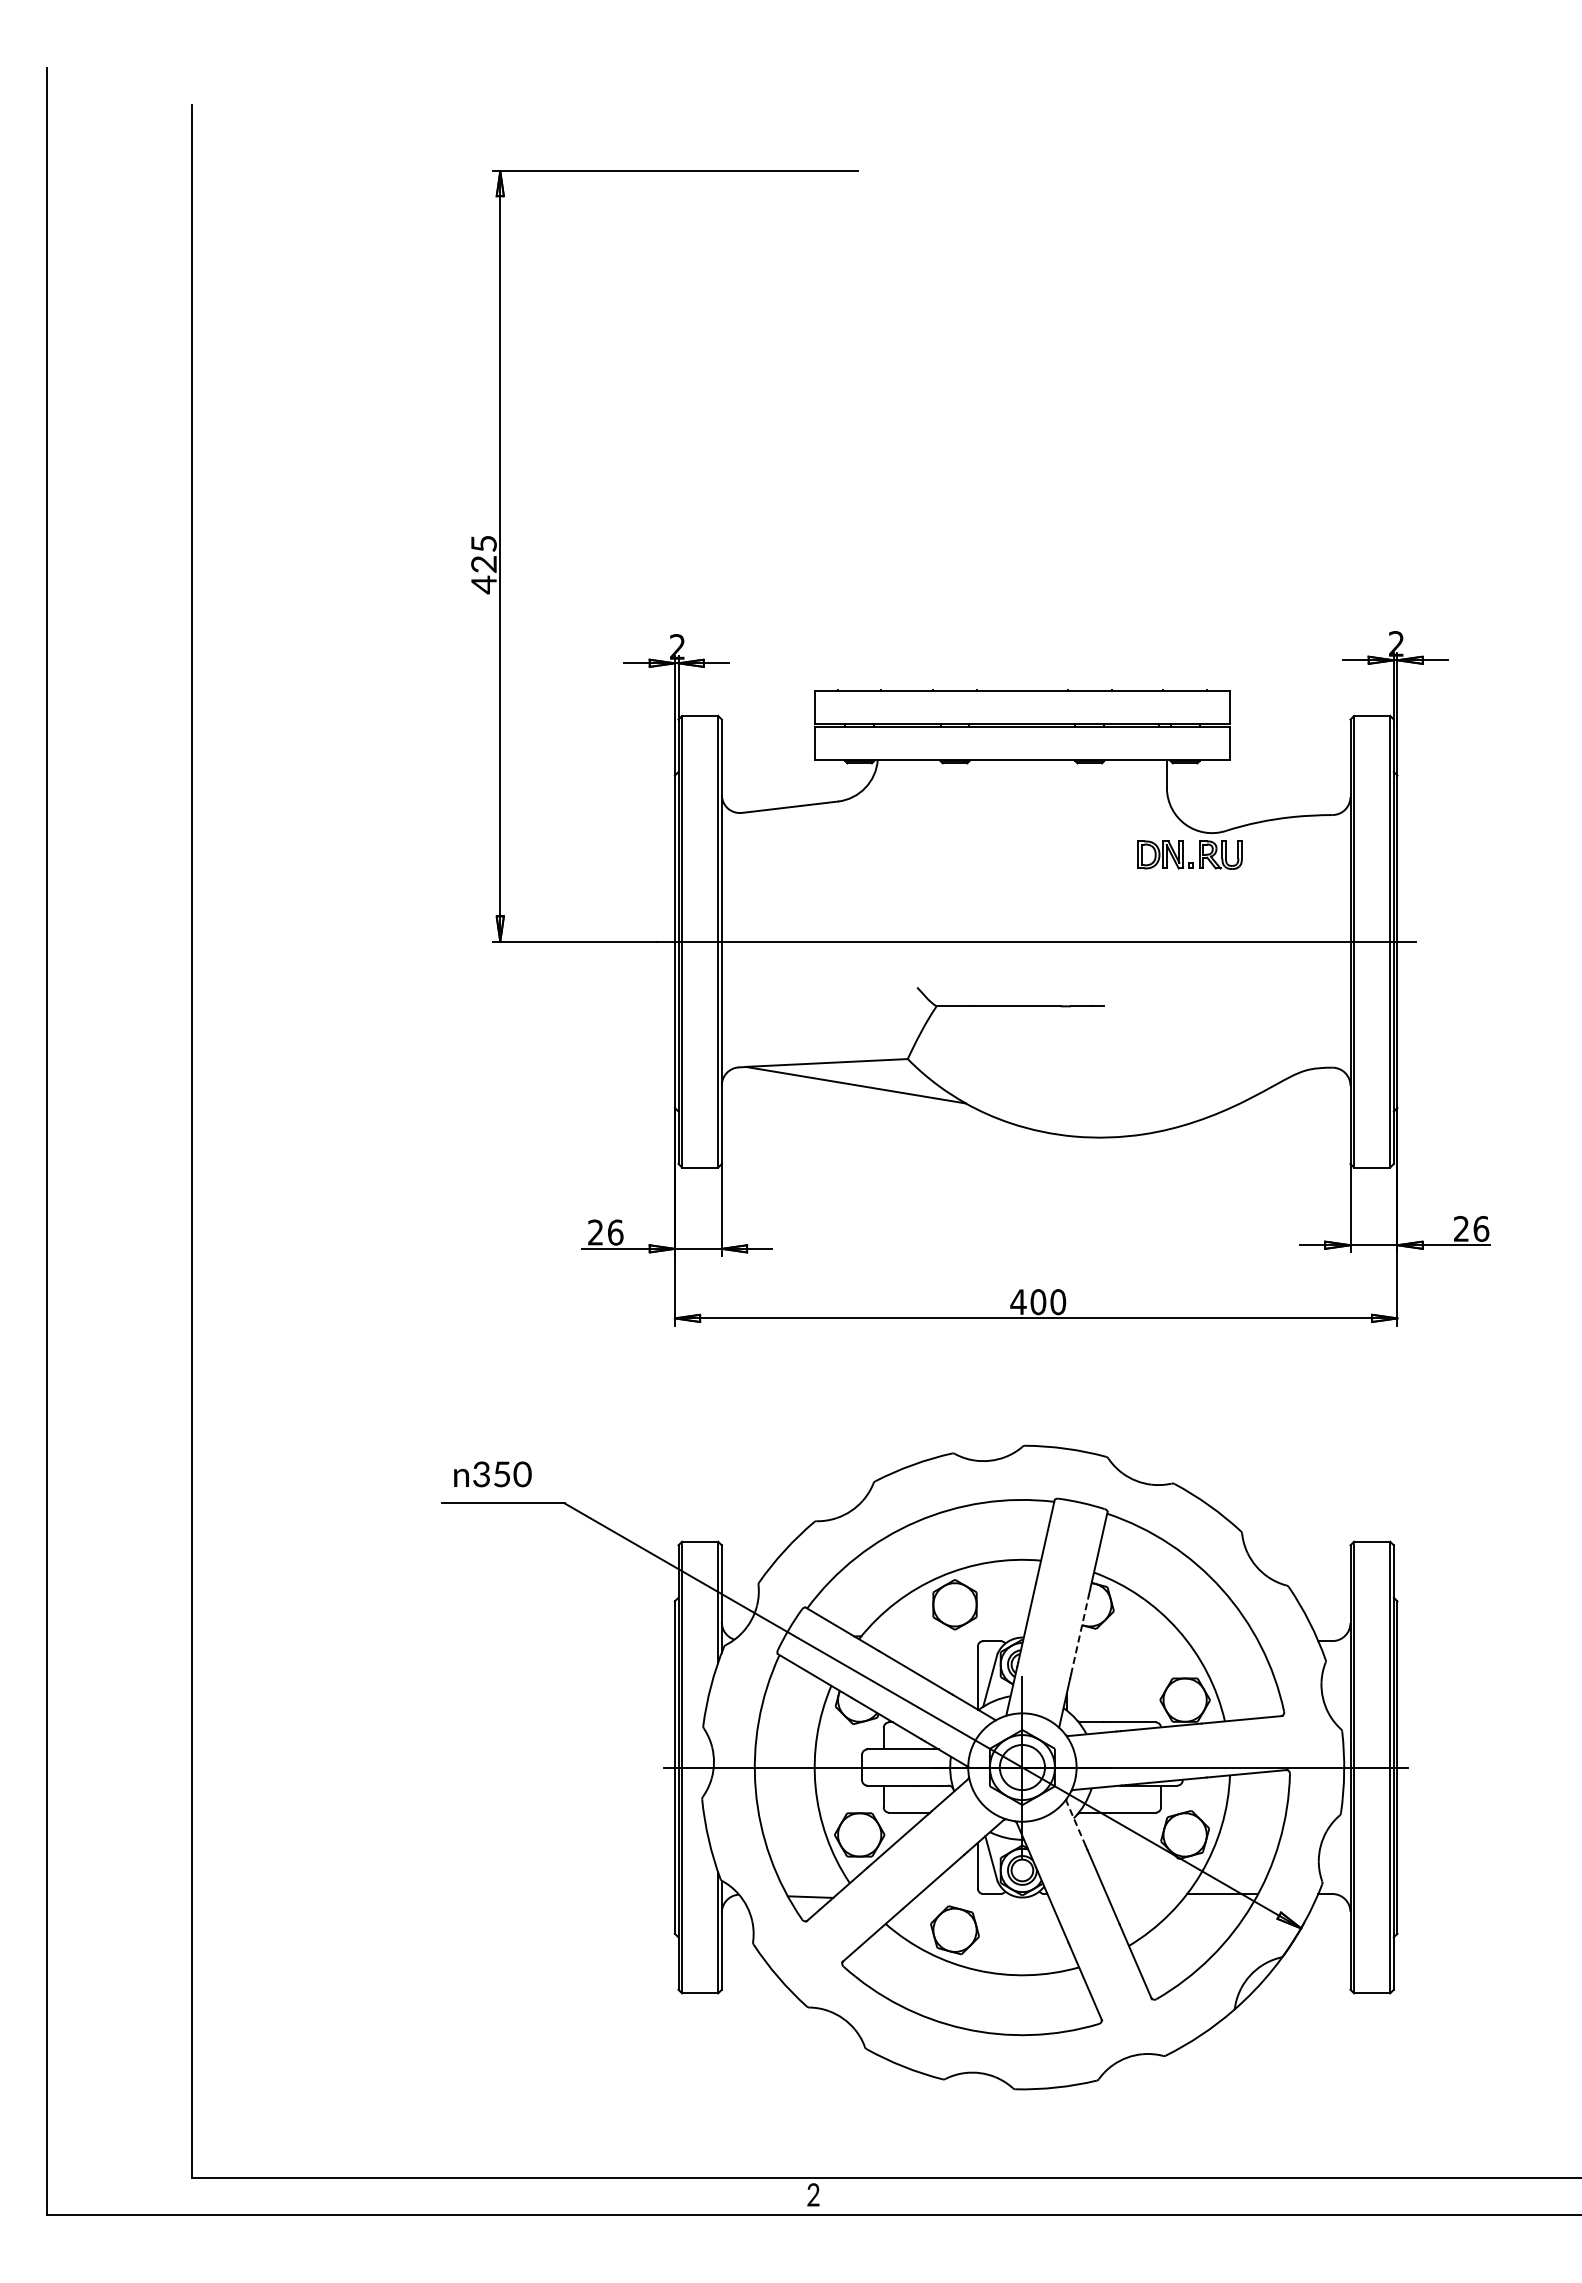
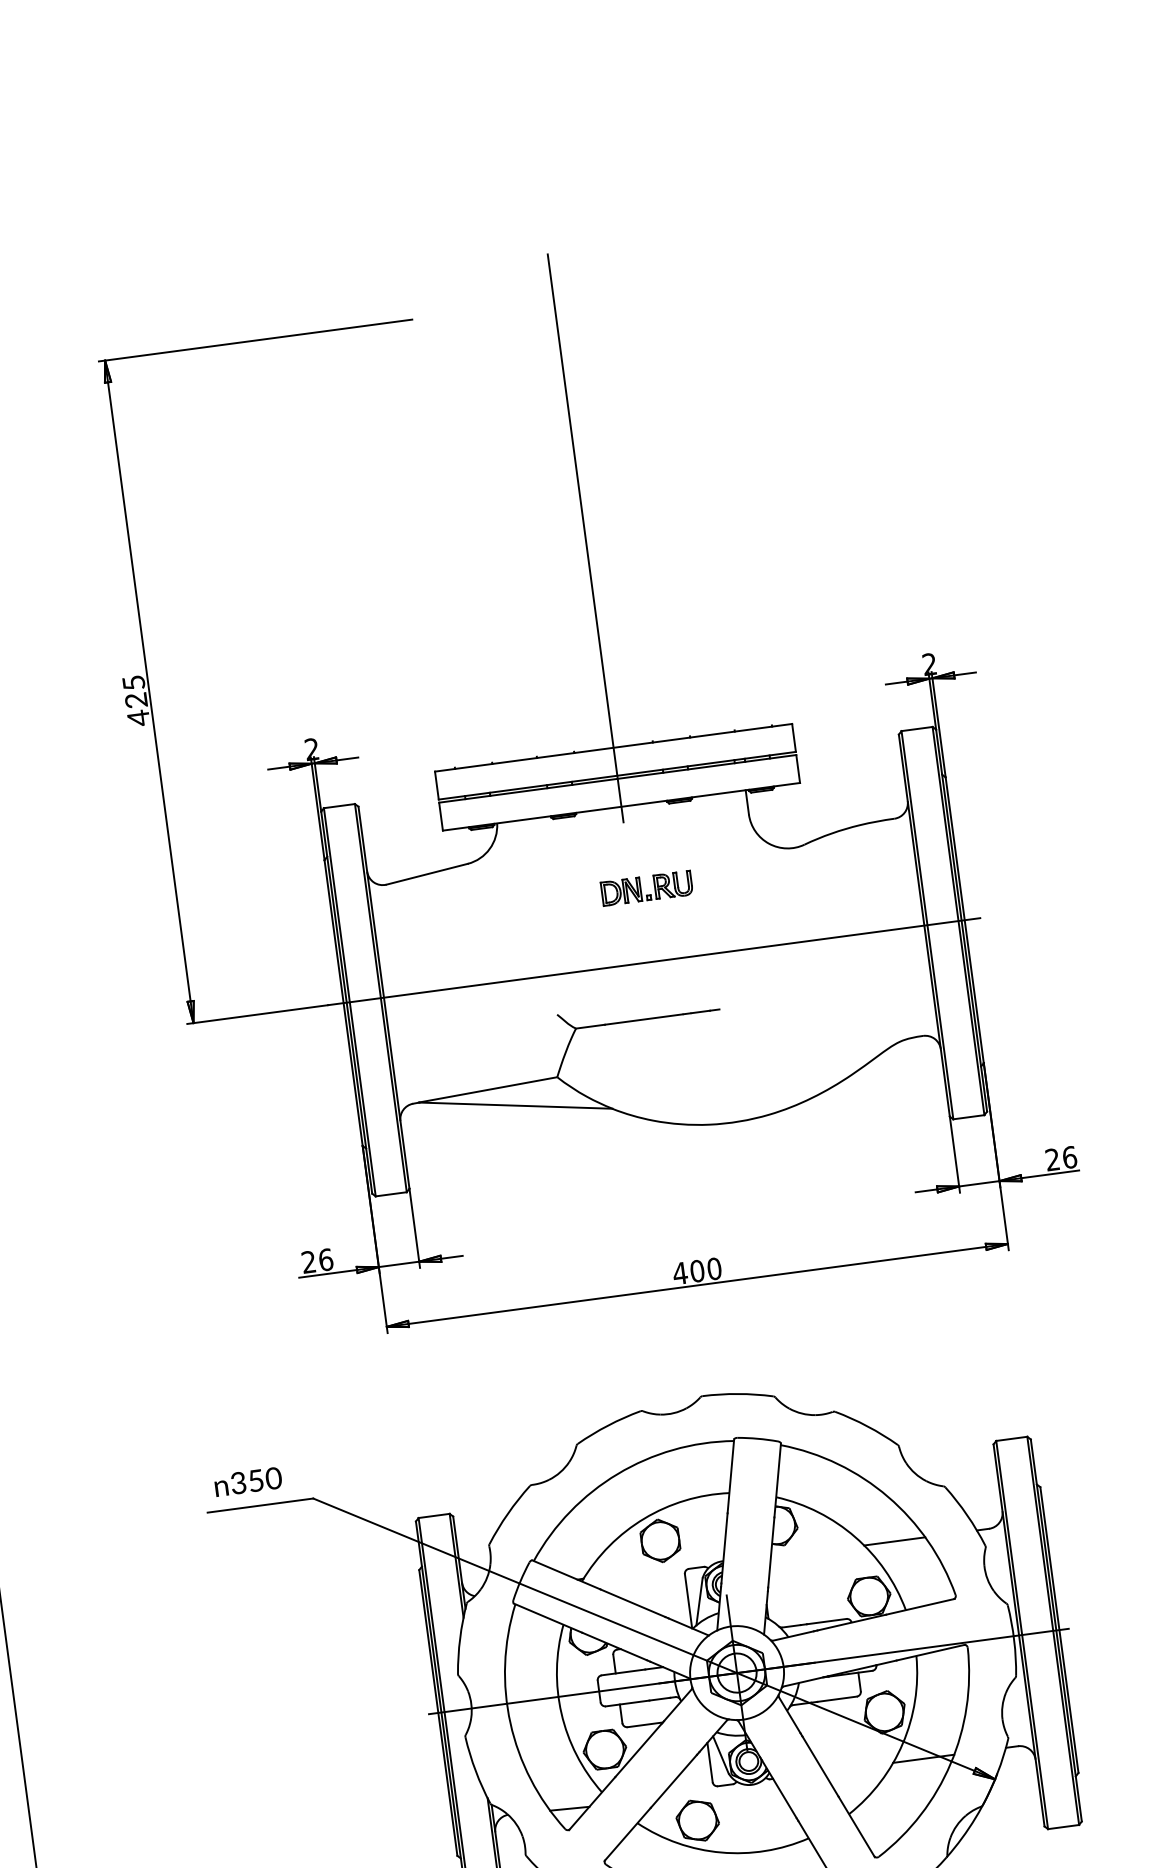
line: (1022, 447) -> (585, 538), added
part: (1189, 854) -> (646, 888), moved
line: (1079, 1634) -> (770, 1552), dashed -> solid
line: (1222, 1641) -> (894, 1541), added
line: (1076, 1823) -> (789, 1714), dashed -> solid

